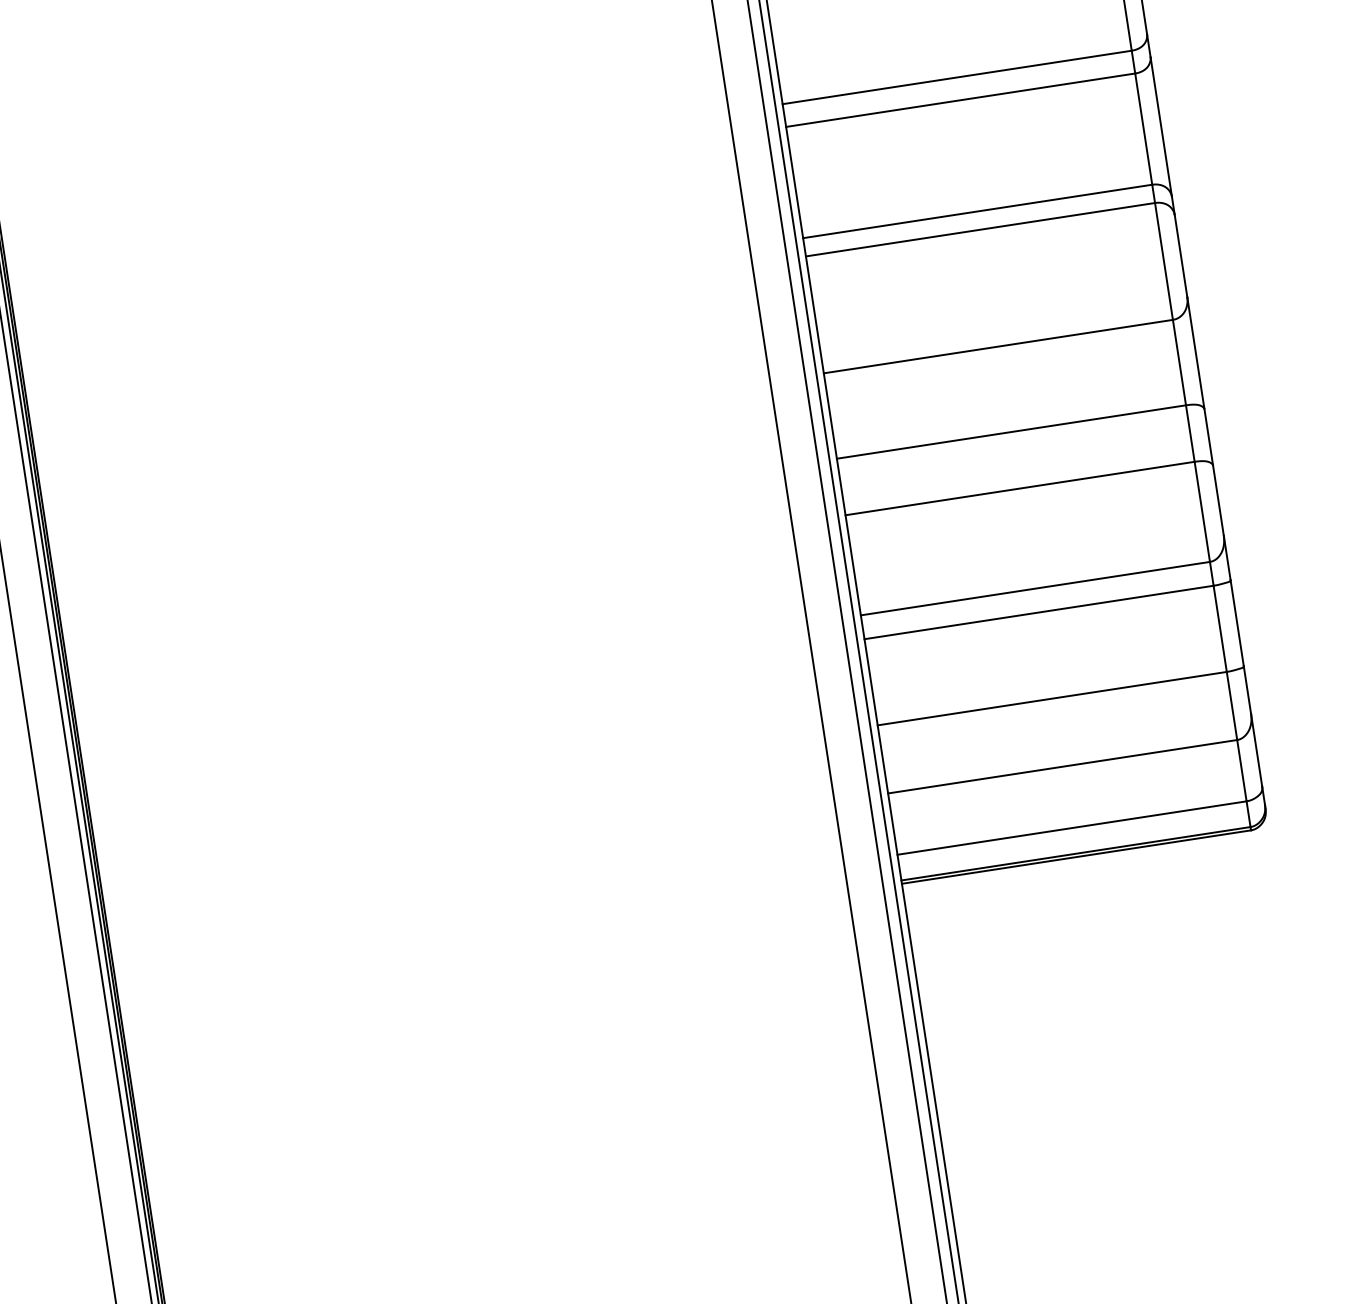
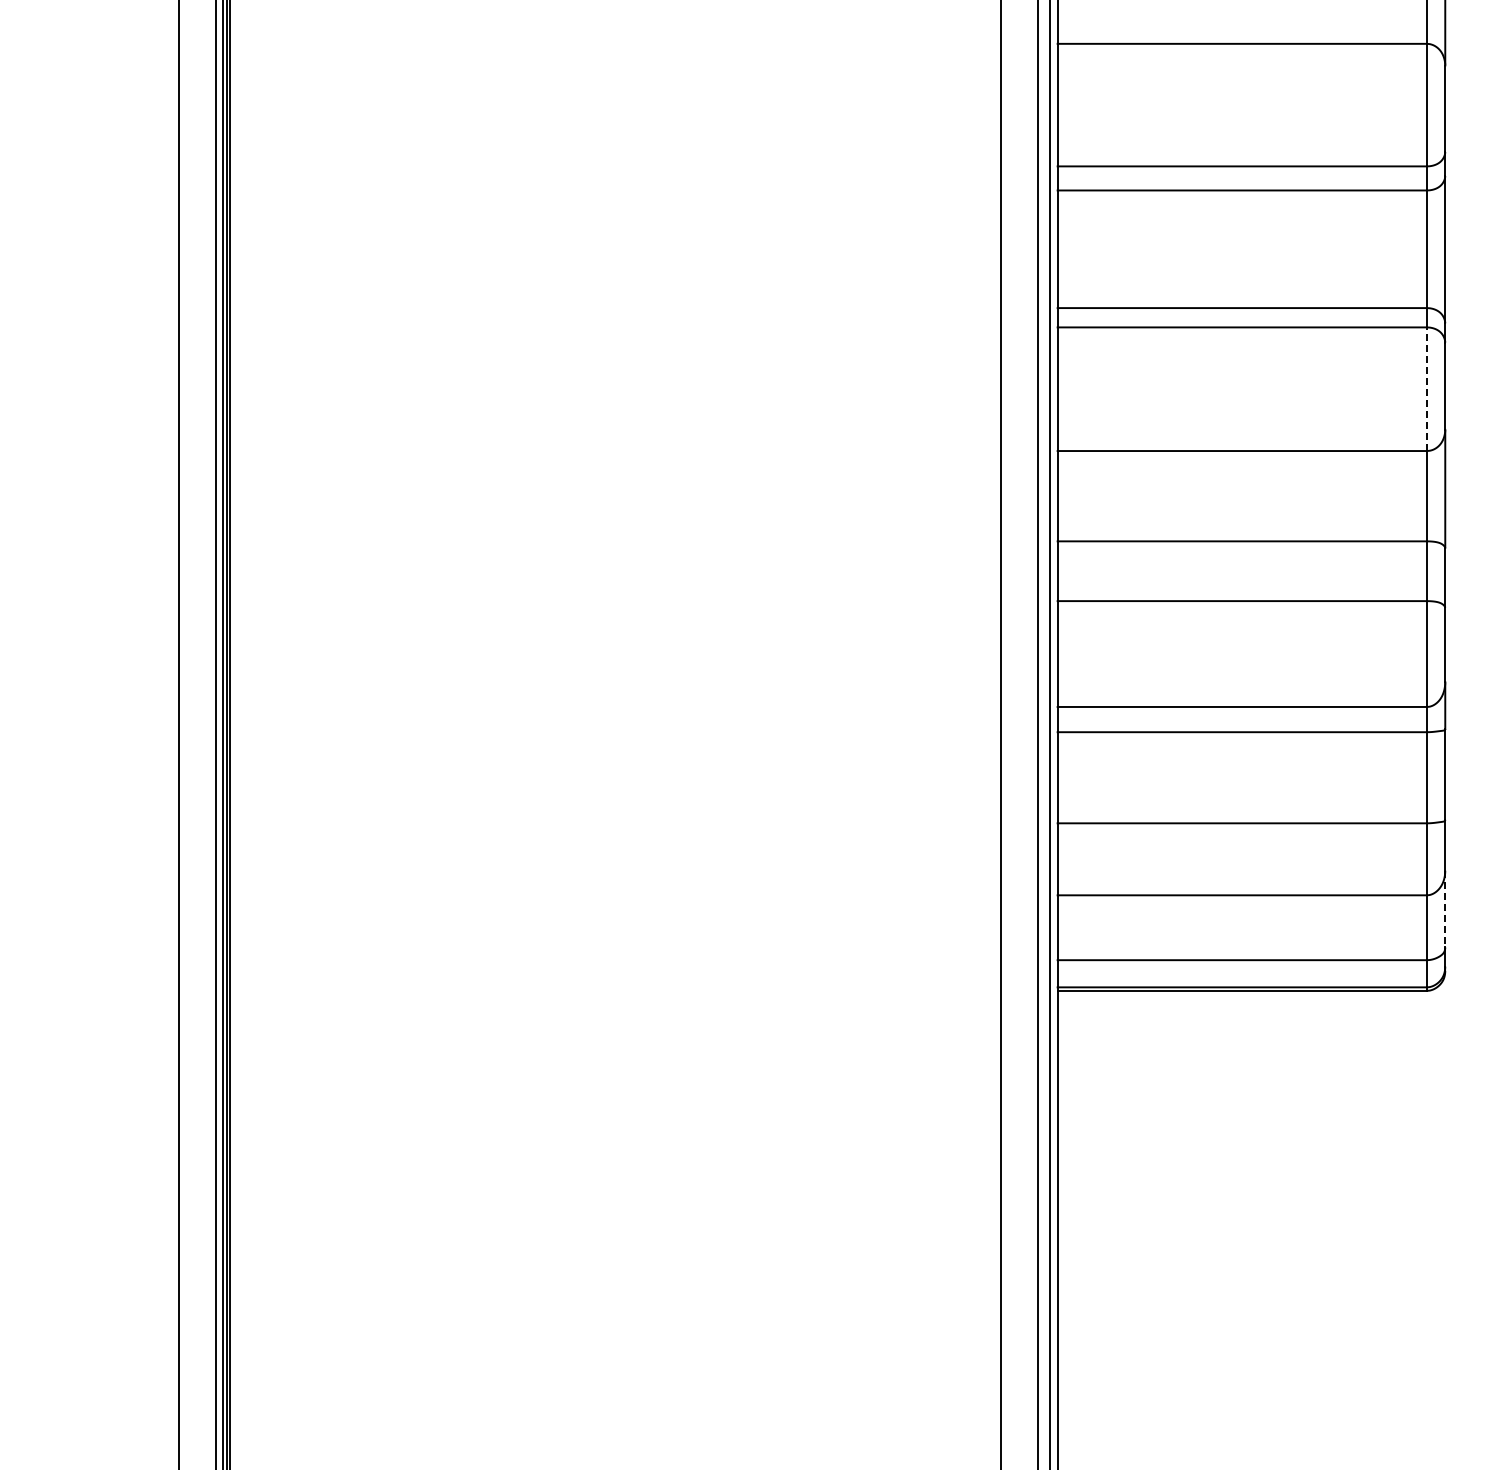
line: (1163, 261) -> (1426, 389), solid -> dashed
line: (1256, 750) -> (1445, 909), solid -> dashed

